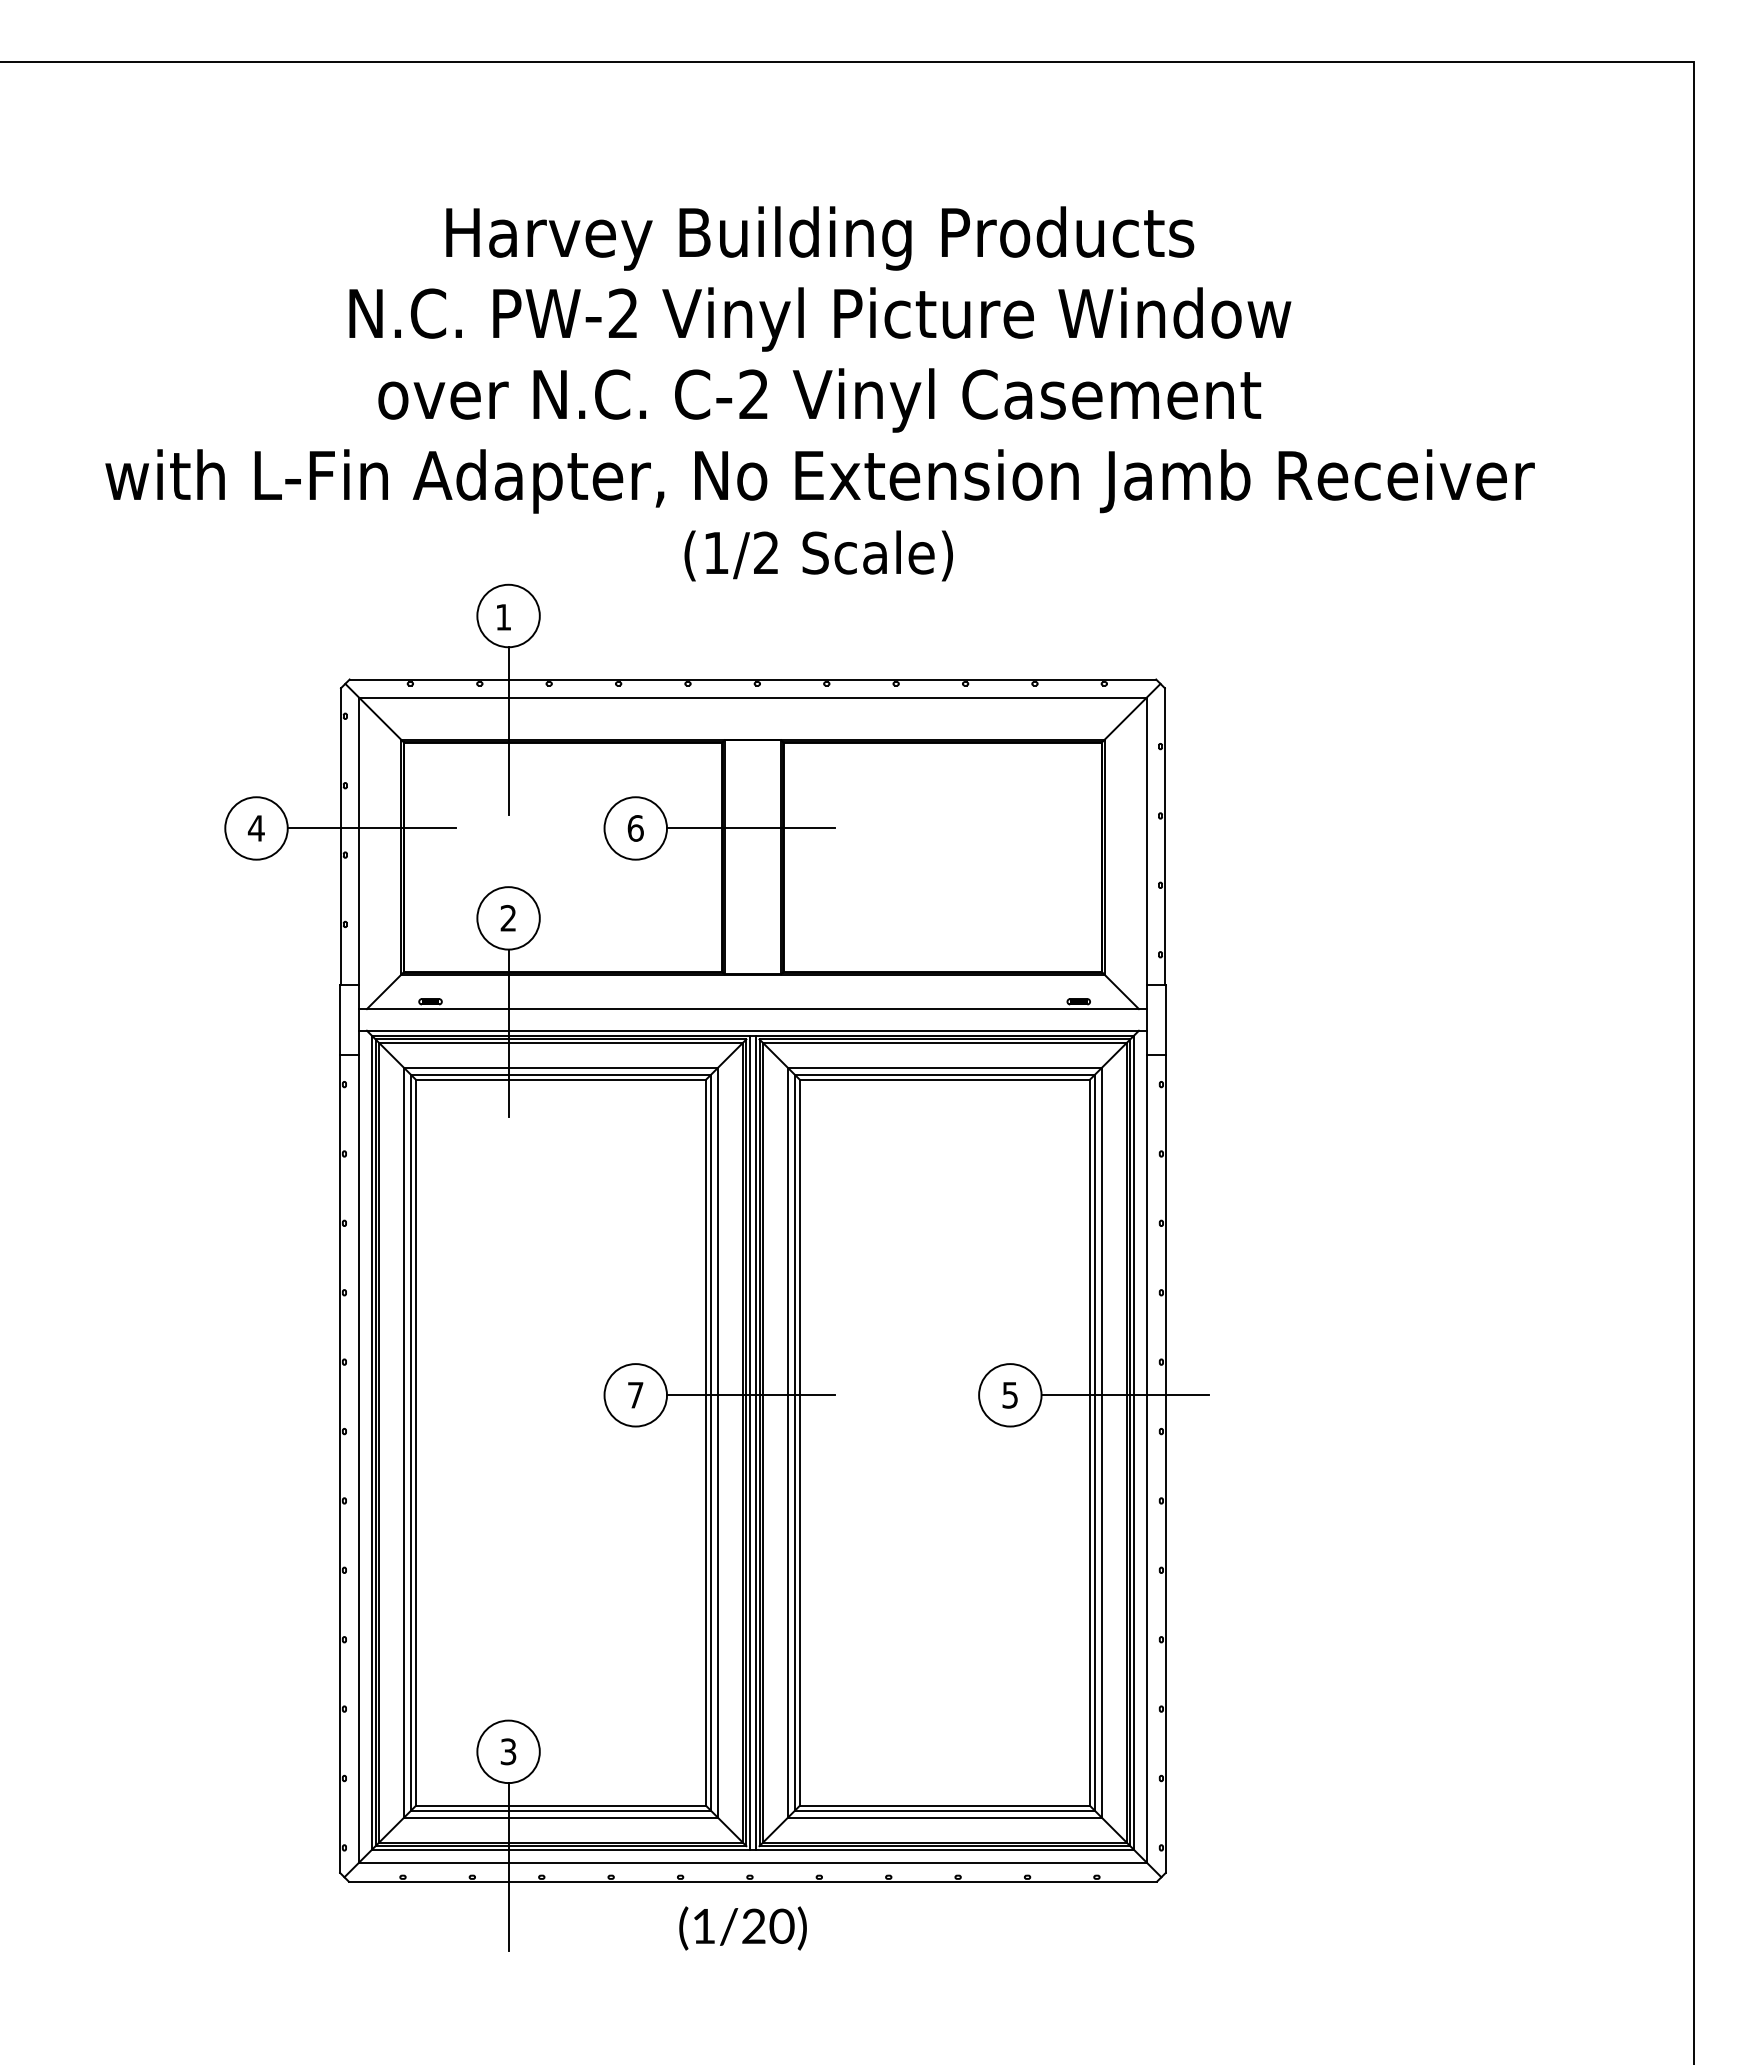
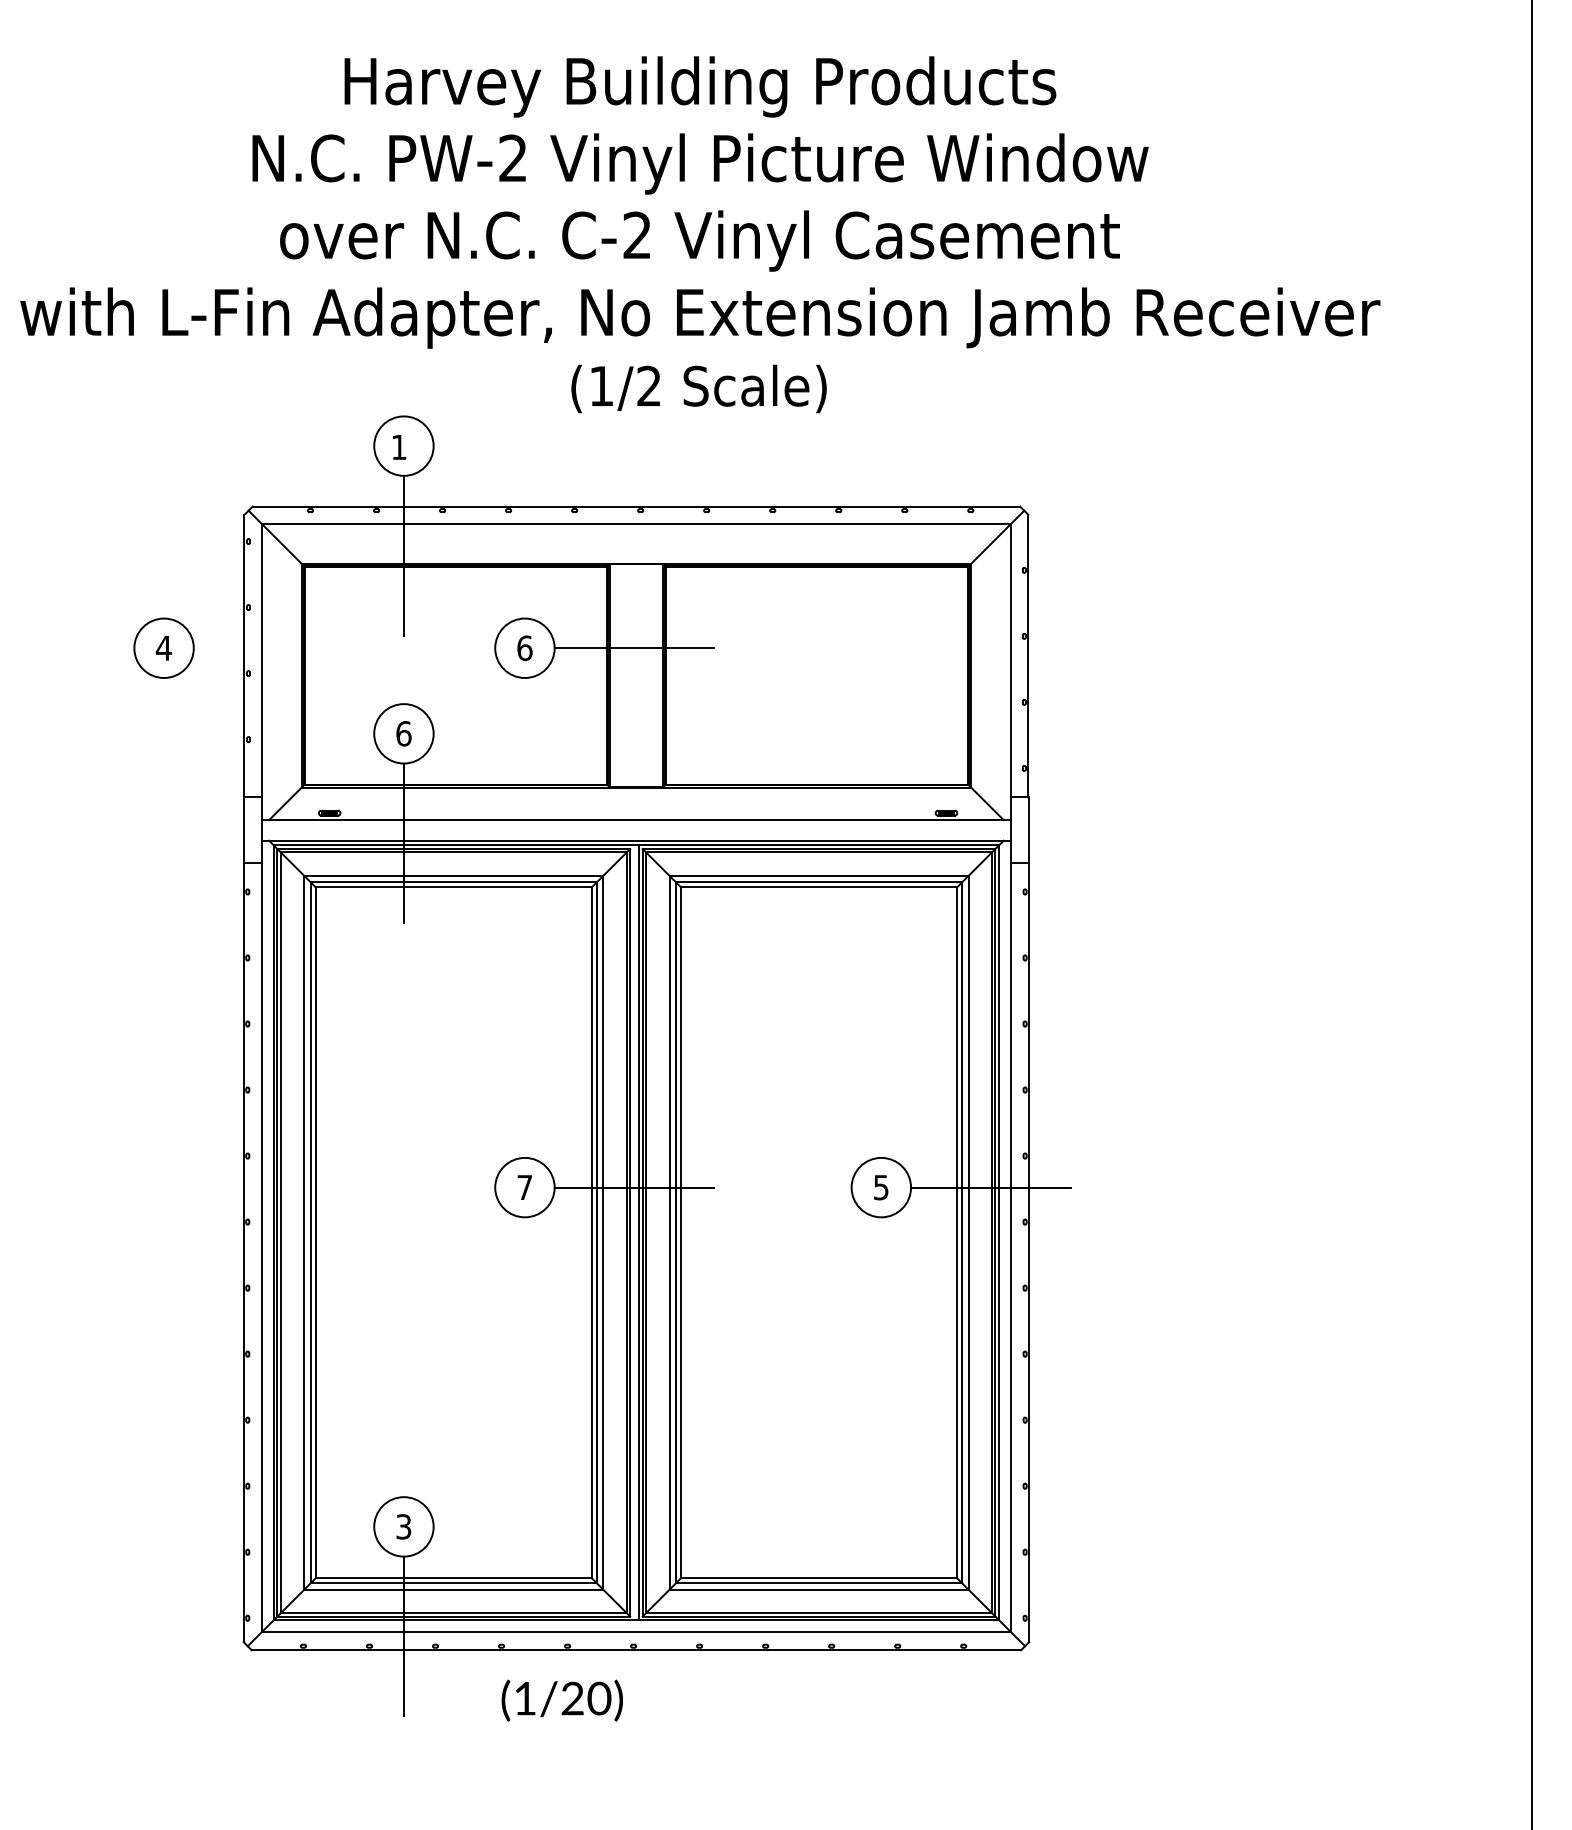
line: (371, 828) -> (273, 648), removed
text: (508, 917) -> (403, 732), 2 -> 6
line: (750, 1442) -> (634, 1232), removed
text: (742, 1928) -> (561, 1700), moved

